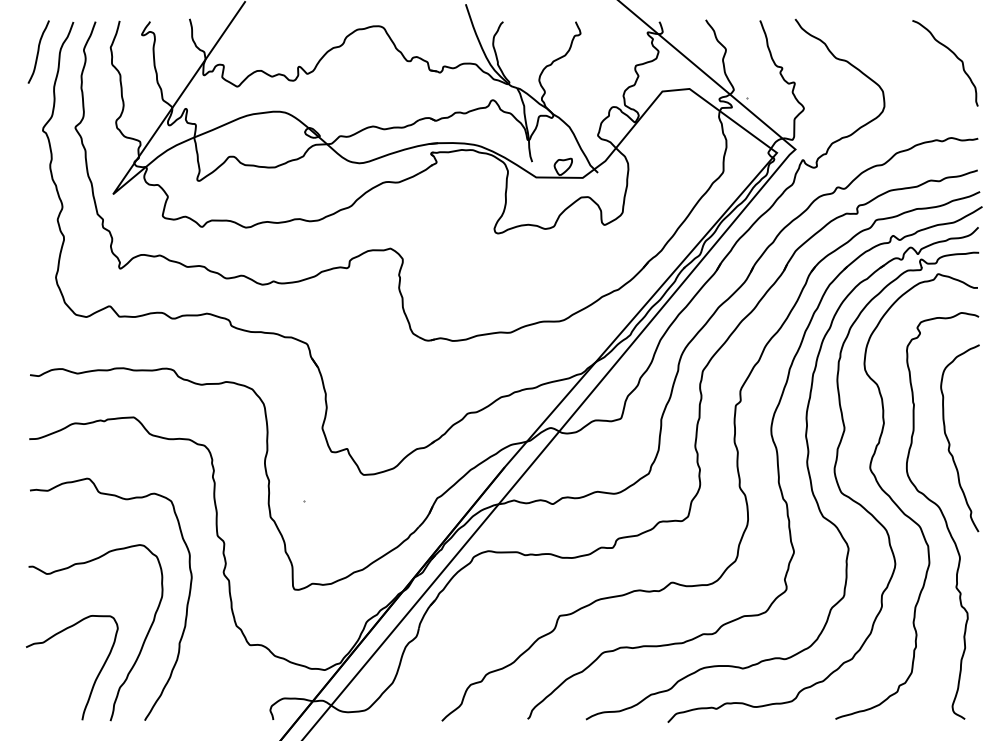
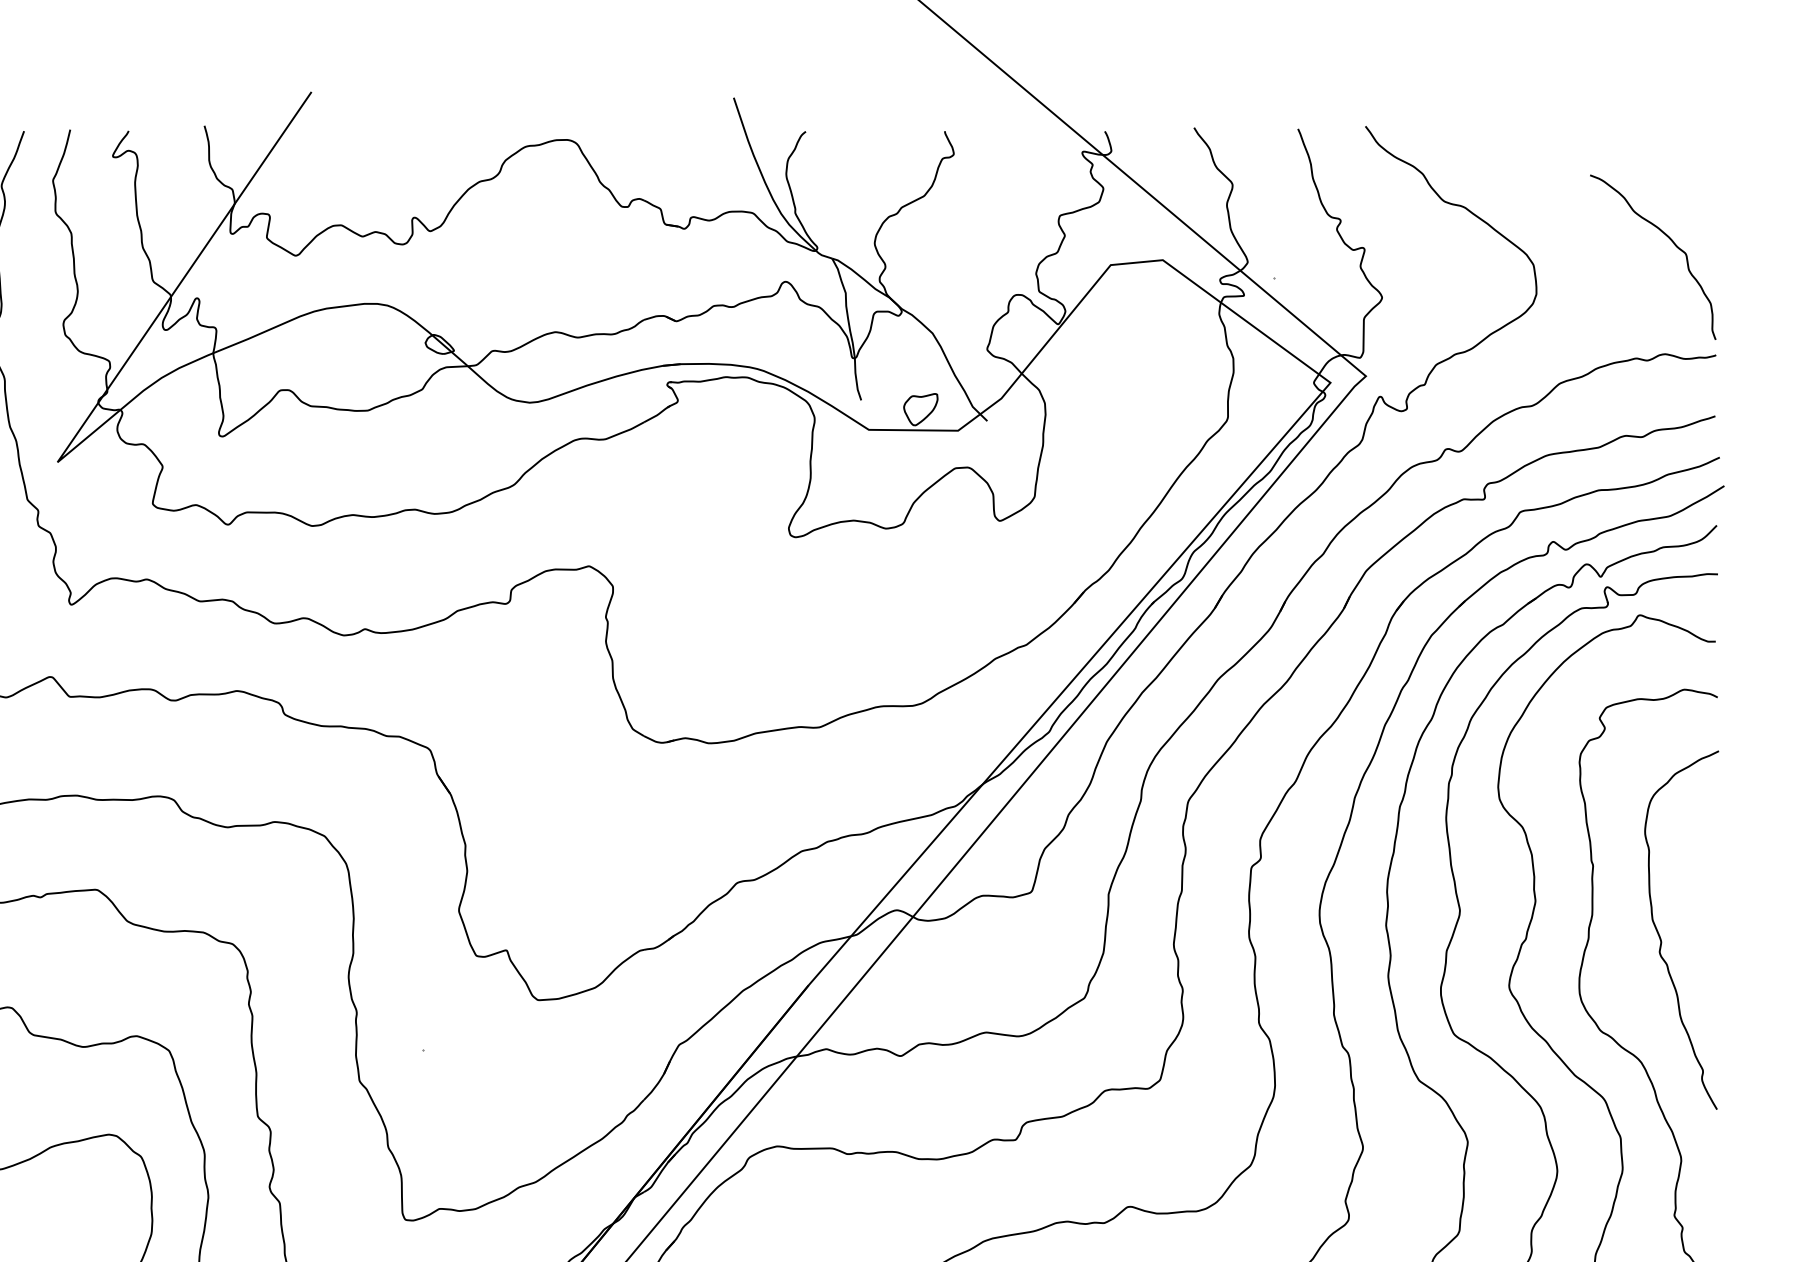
curve: (953, 54) -> (1668, 240), moved

